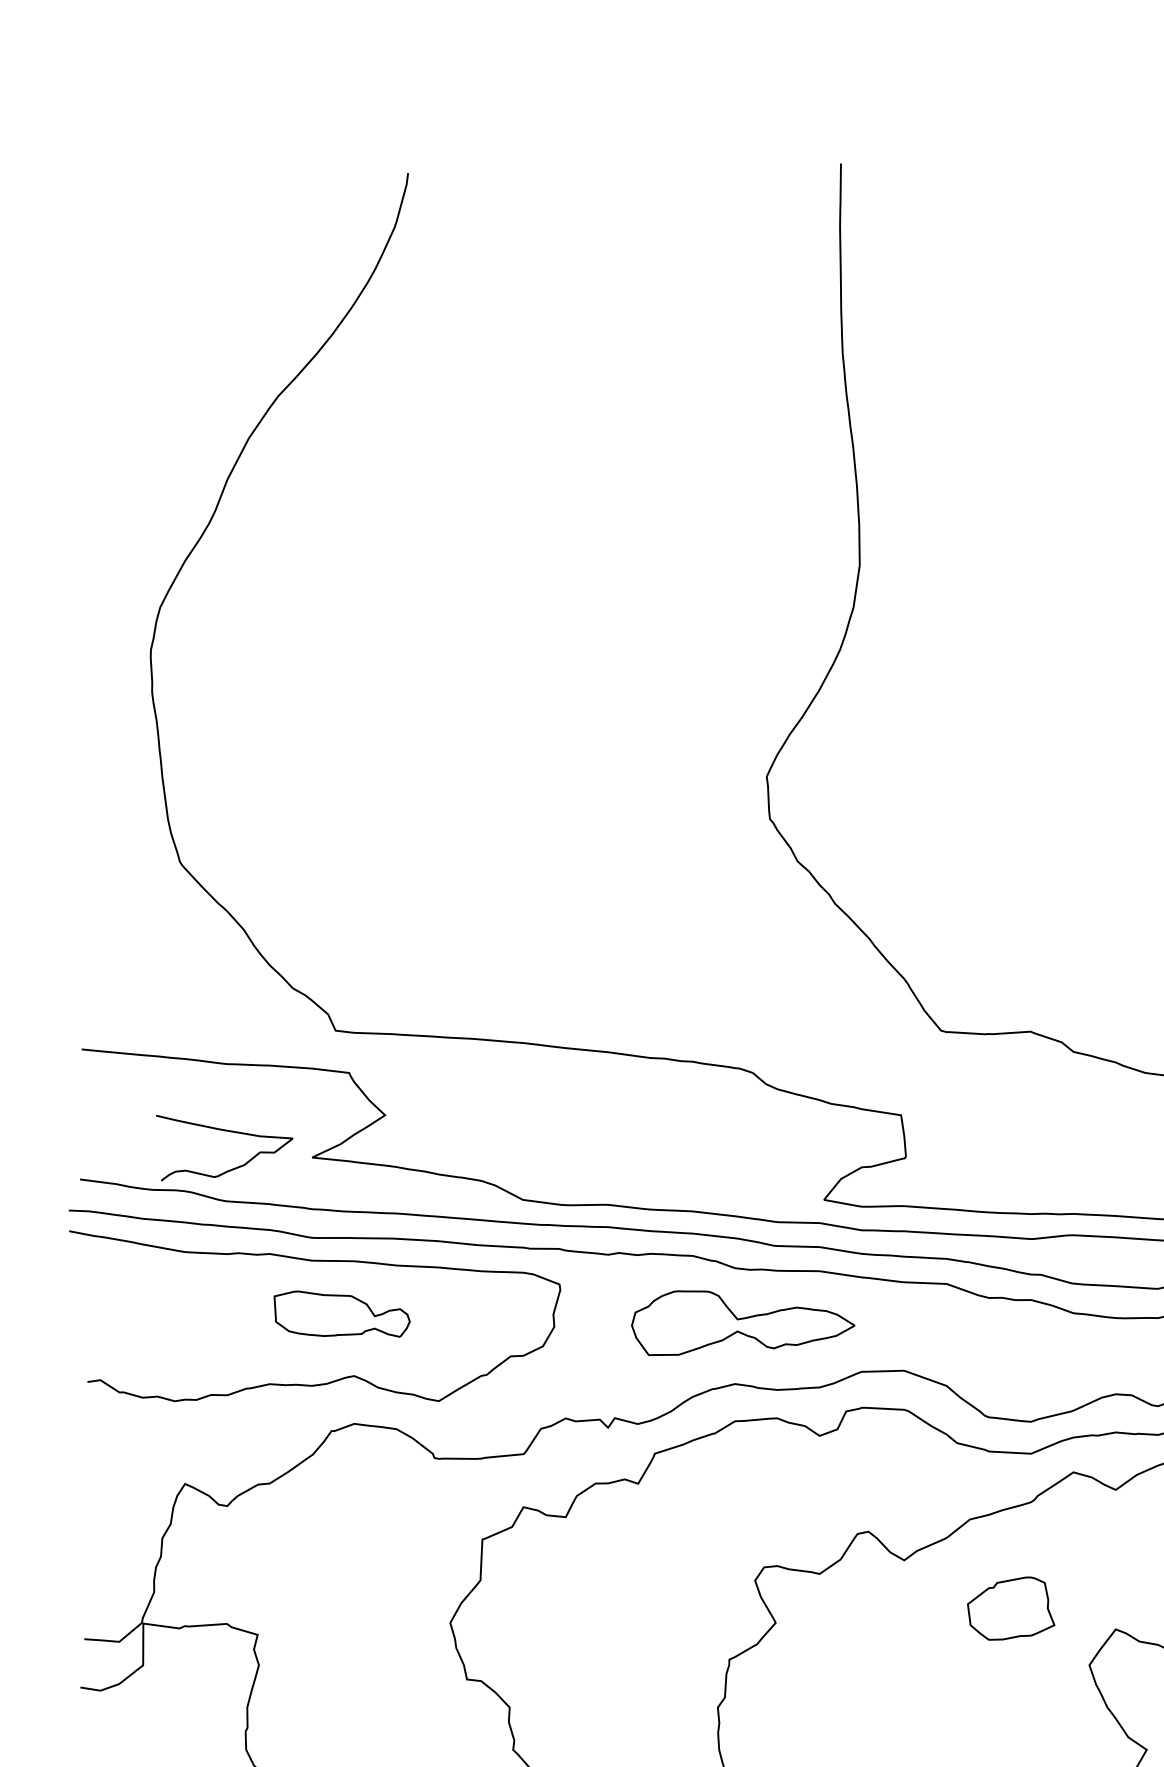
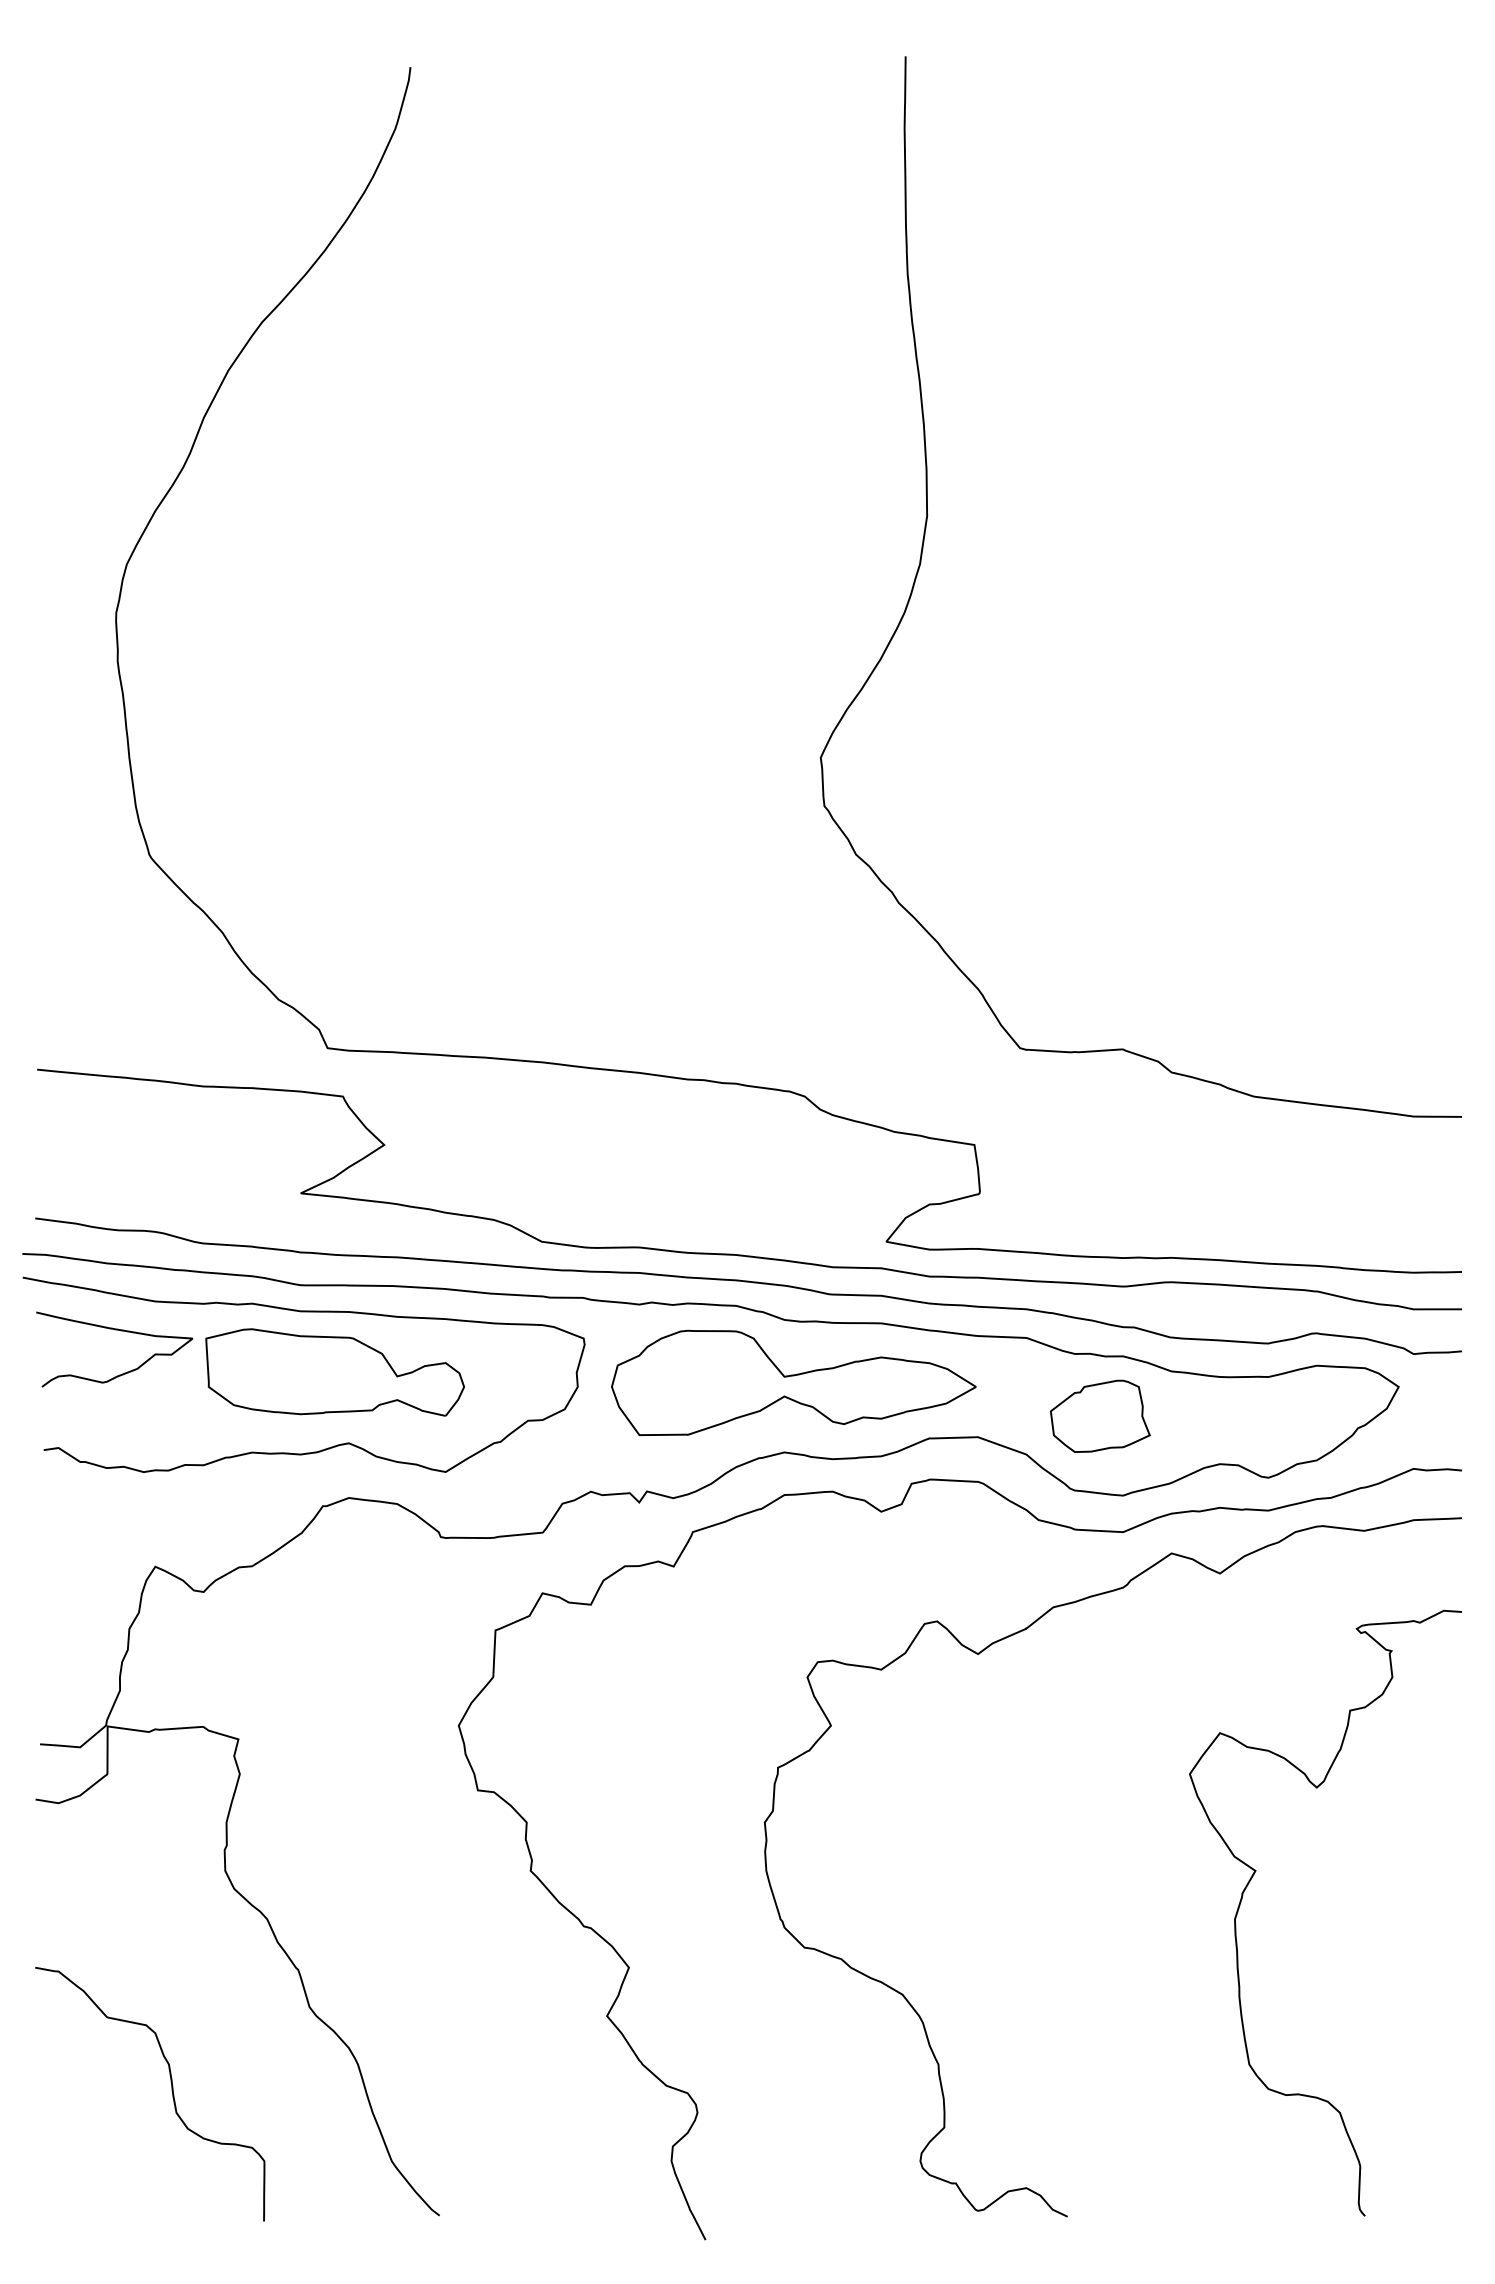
curve: (229, 1132) -> (120, 1331), moved
part: (341, 1314) -> (334, 1372), size x1.67
part: (742, 1322) -> (793, 1382), size x1.43
part: (1011, 1607) -> (1100, 1415), moved

